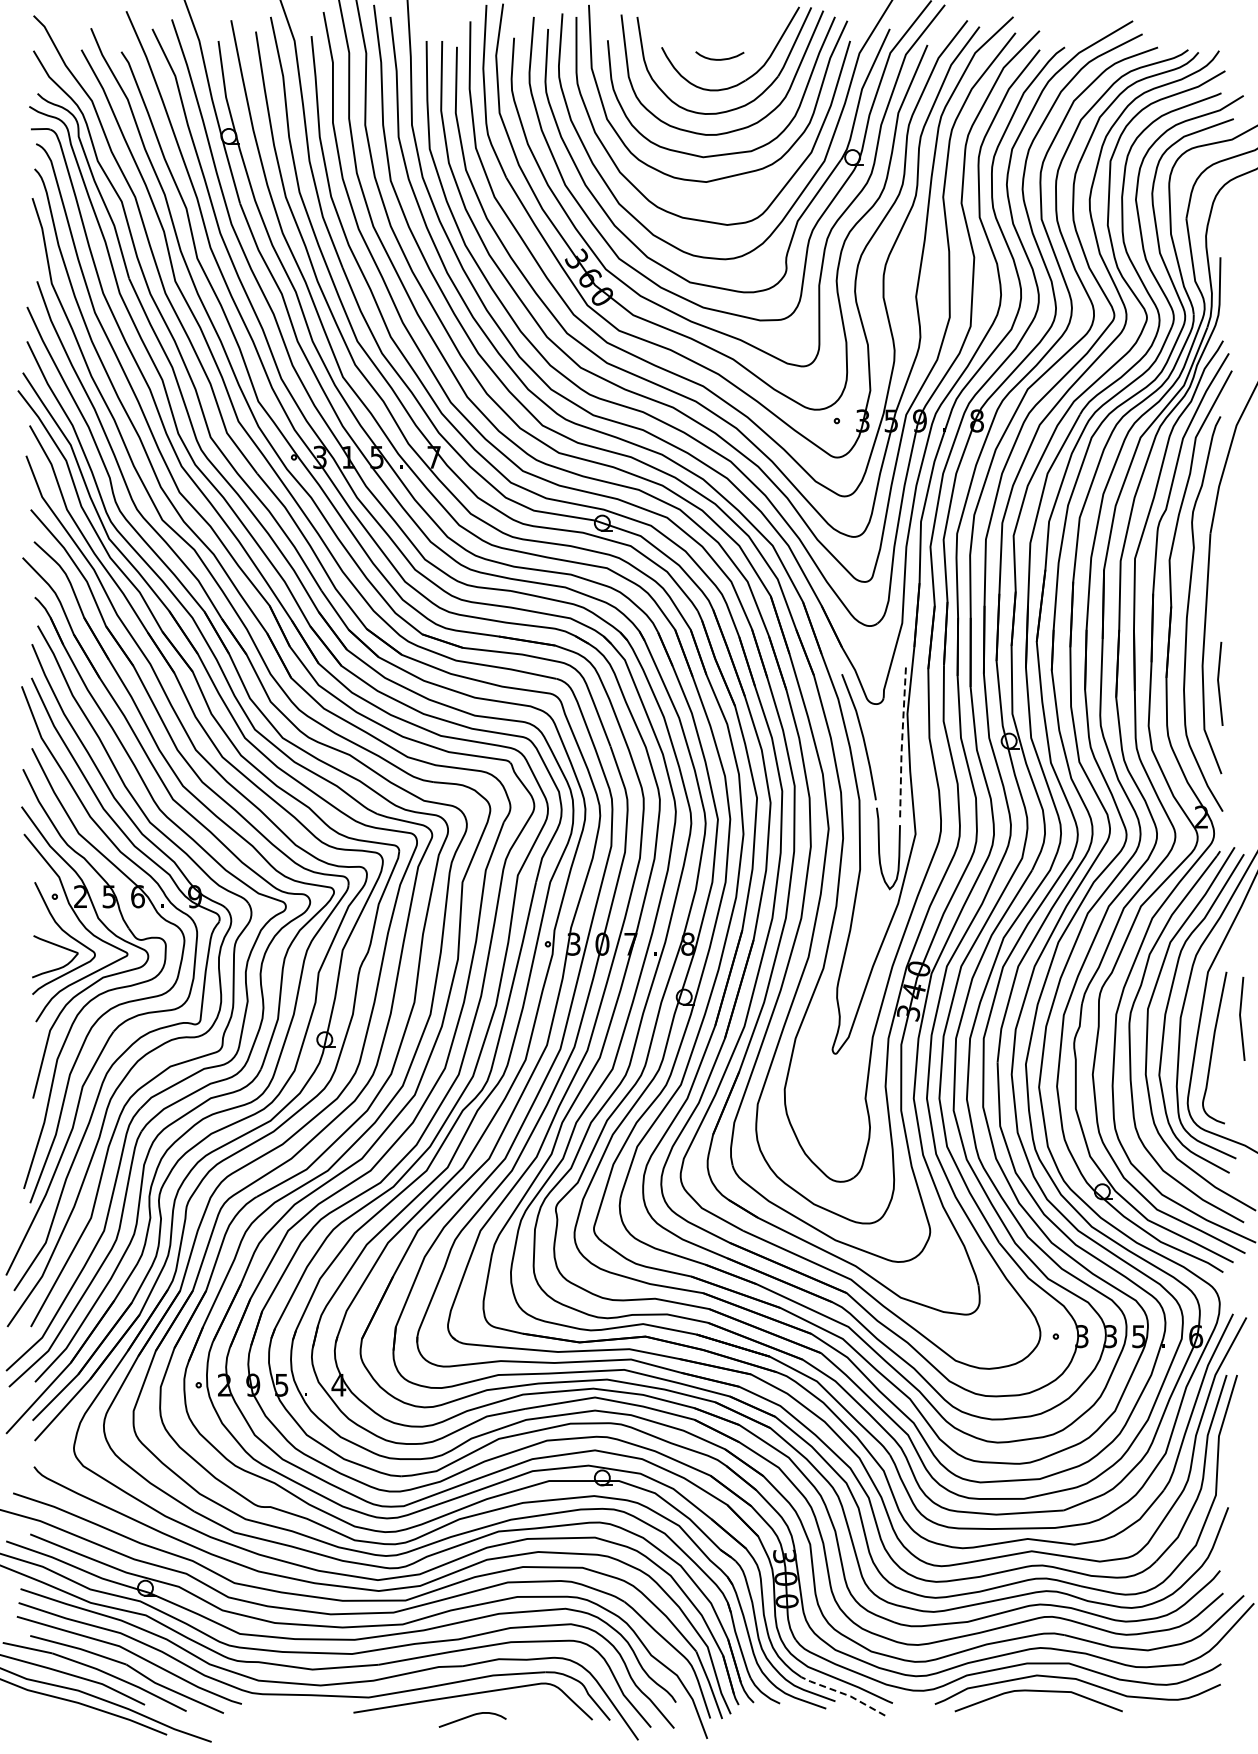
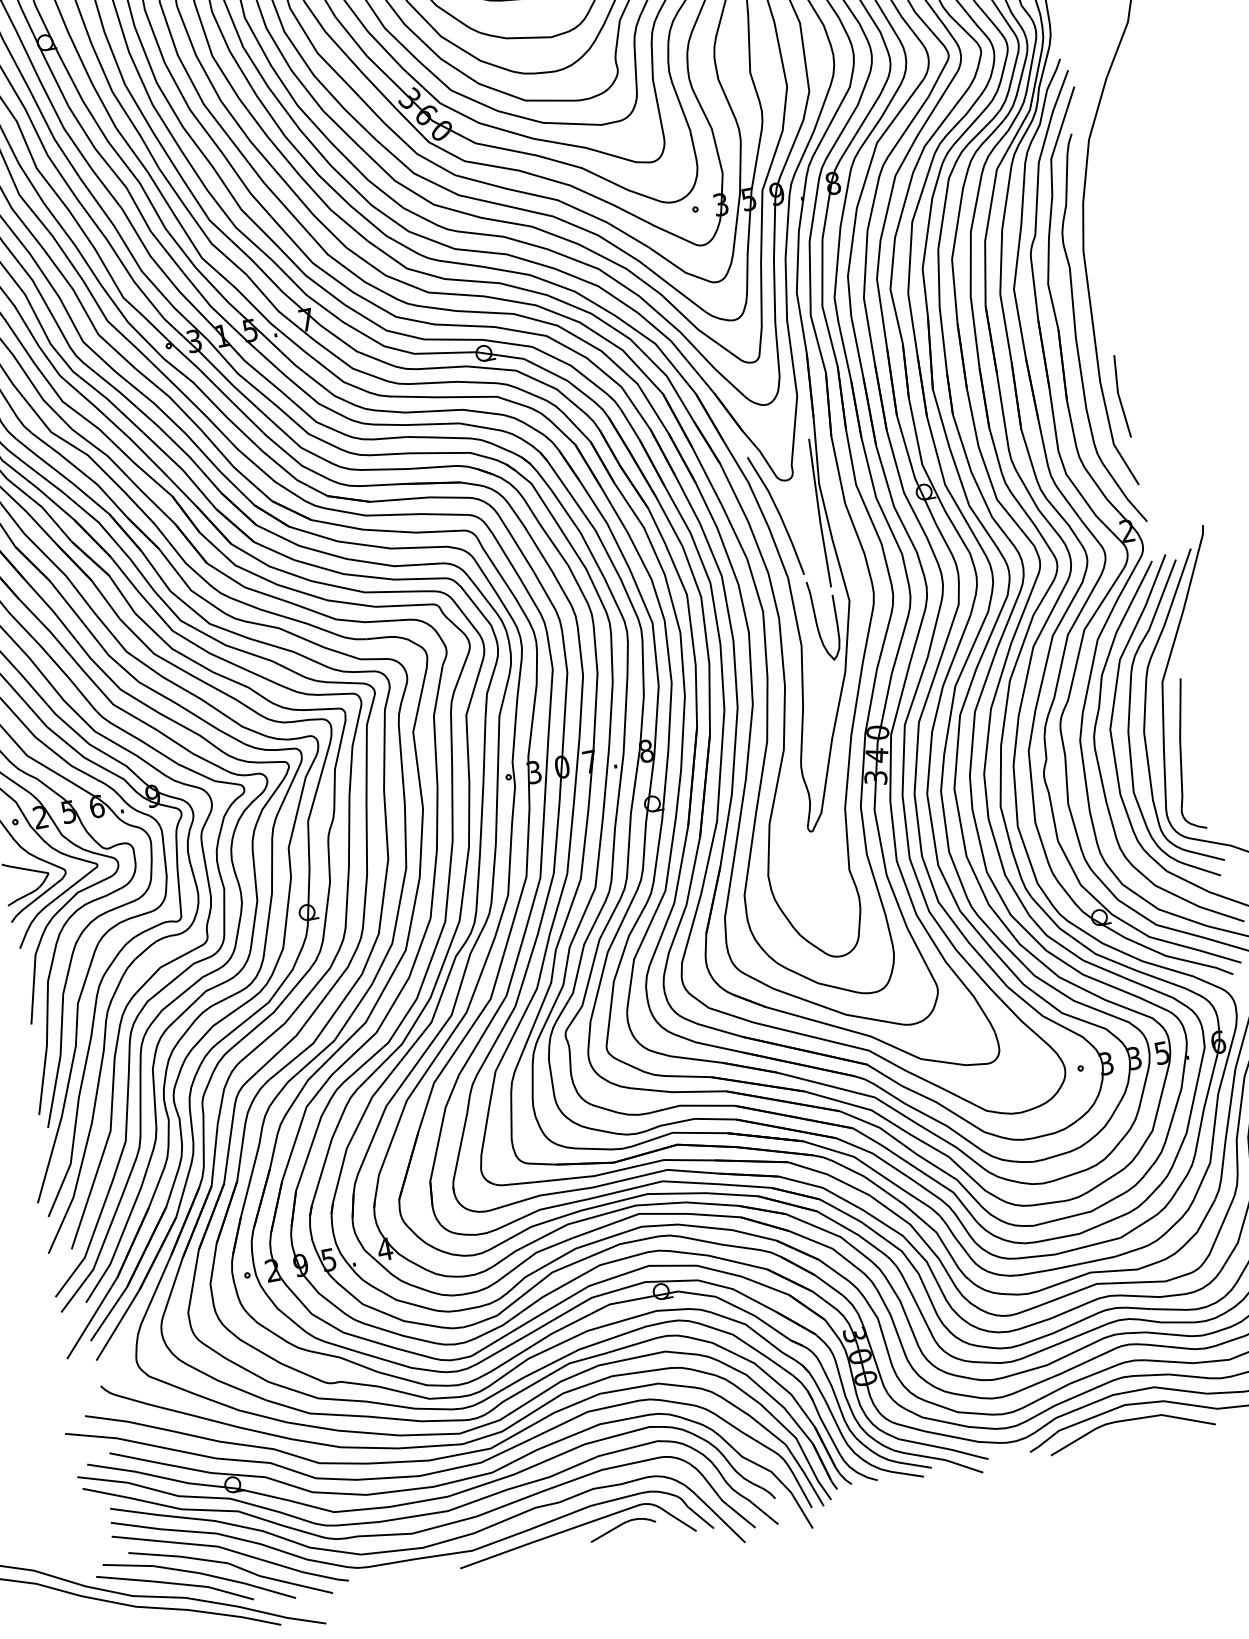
line: (902, 743) -> (819, 514), dashed -> solid
line: (1241, 1018) -> (1203, 721), removed
line: (844, 1693) -> (939, 1458), dashed -> solid
curve: (472, 1716) -> (622, 1525), moved

